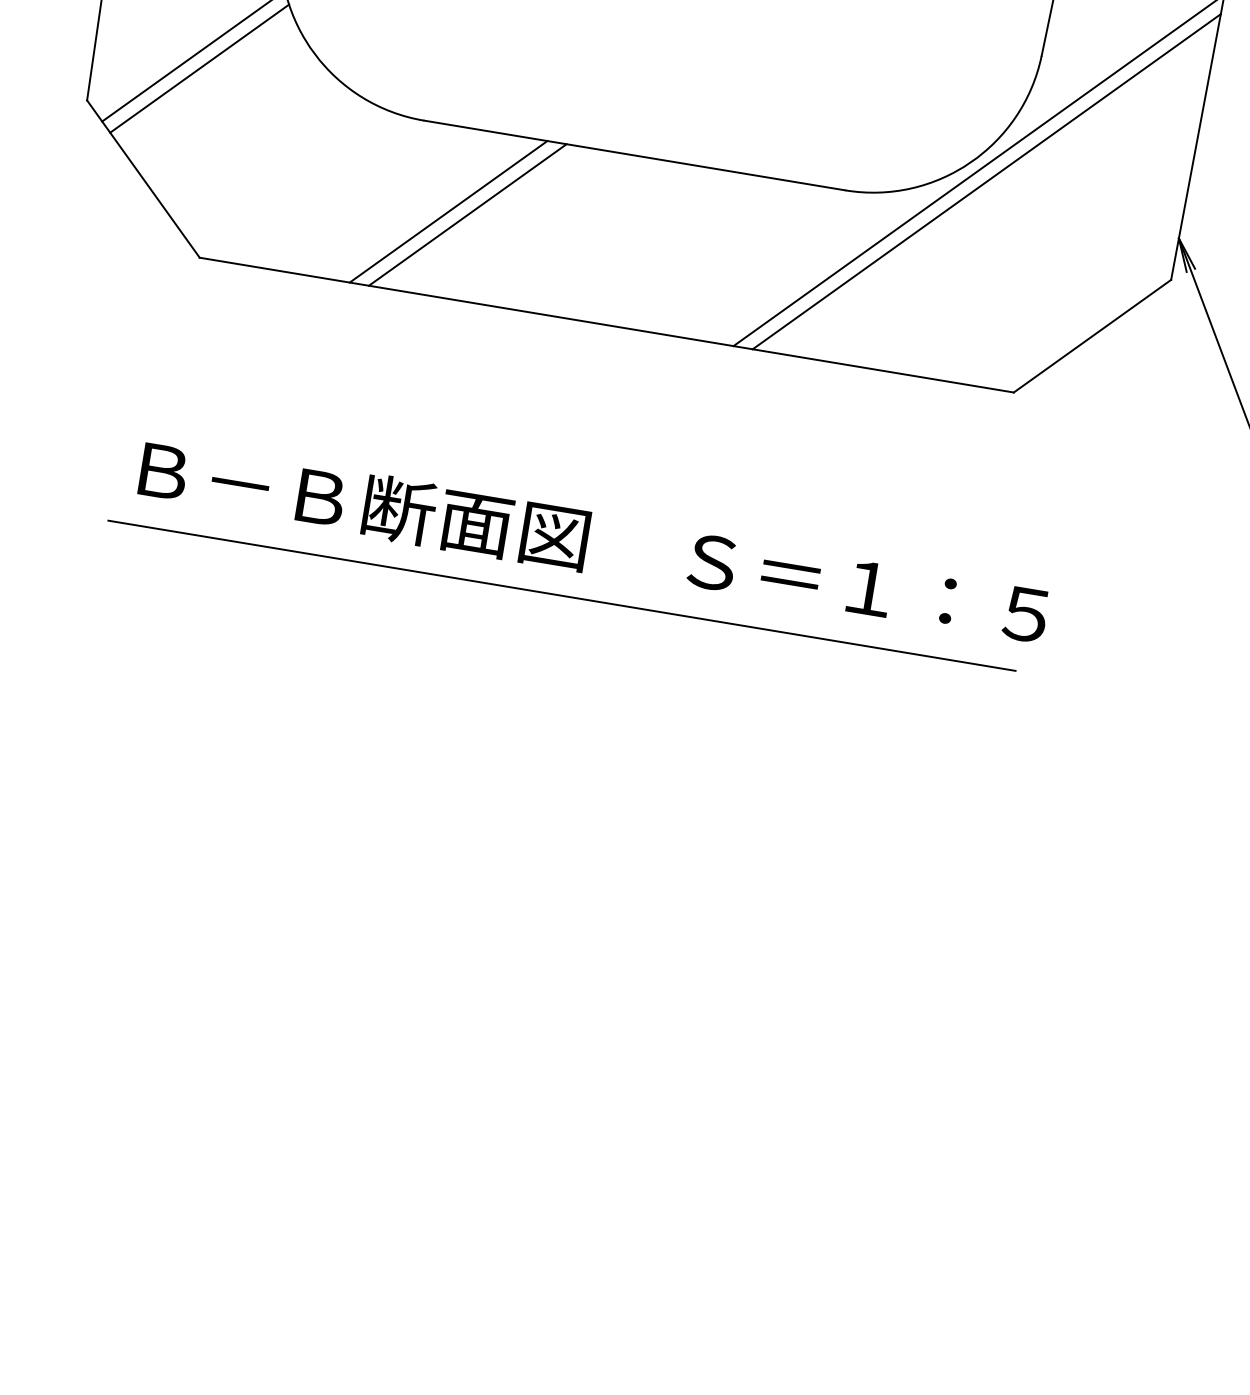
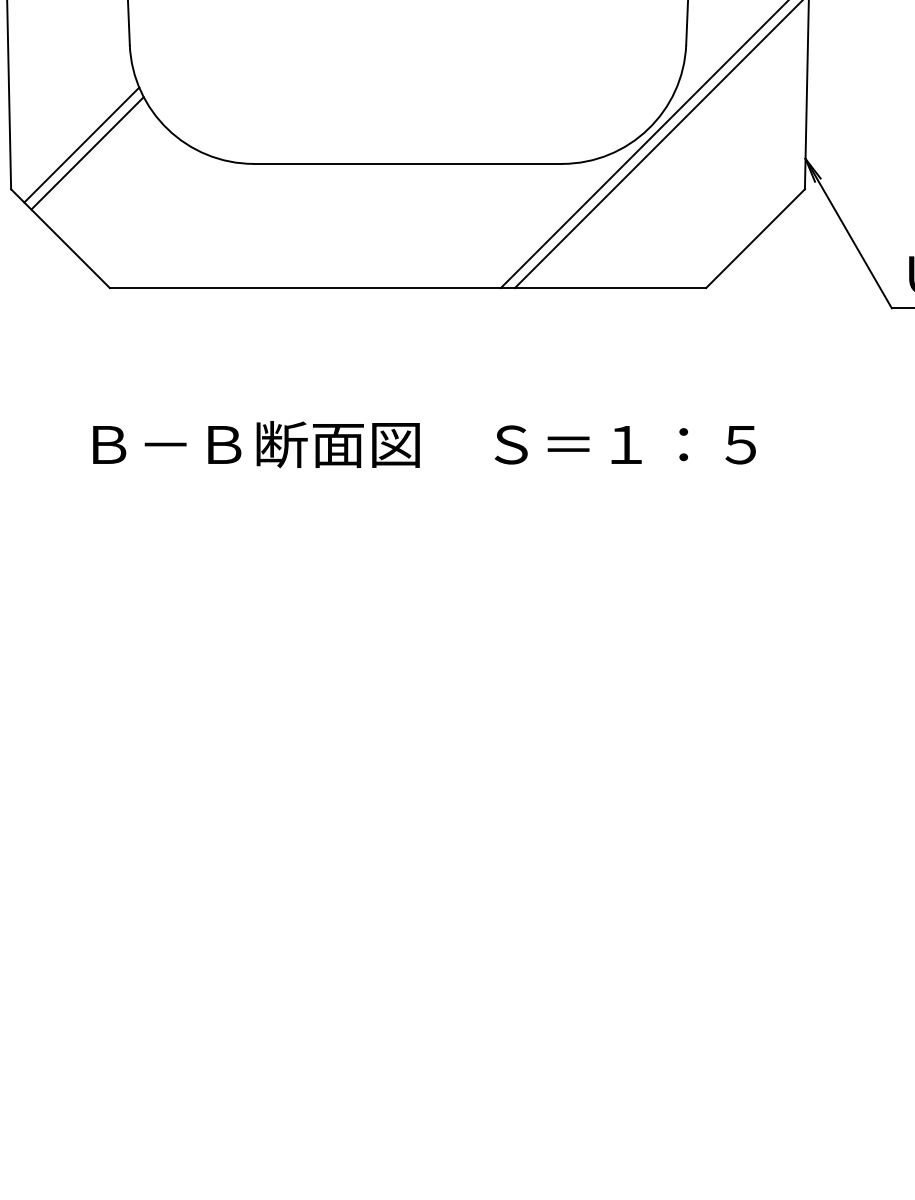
line: (448, 211) -> (281, 225), removed
line: (467, 214) -> (295, 225), removed
line: (561, 595) -> (407, 486), removed

